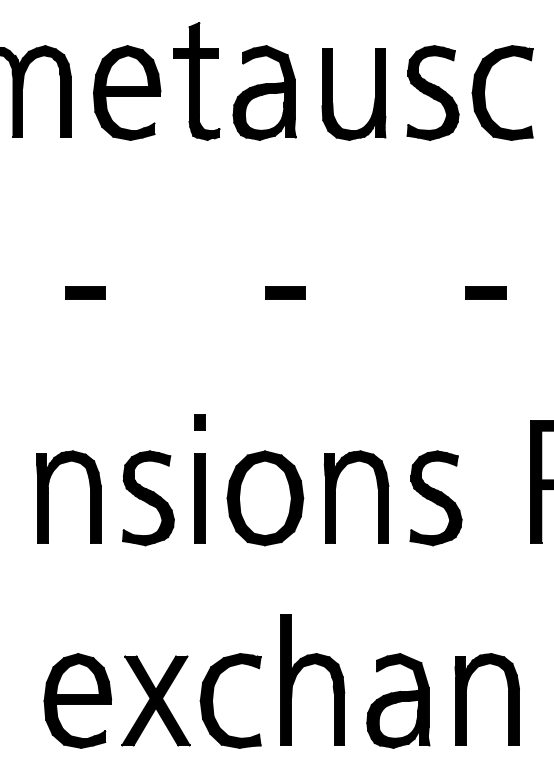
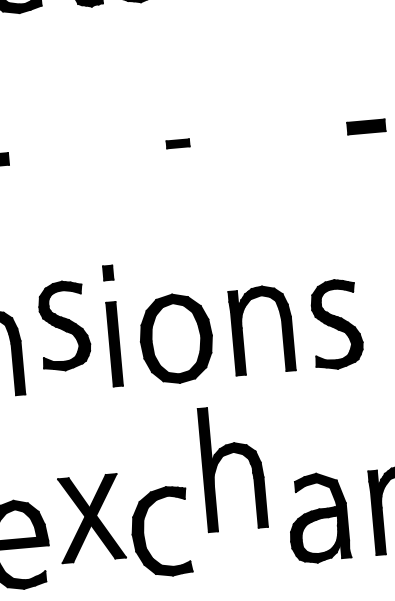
part: (285, 292) -> (178, 143), size x0.6
part: (148, 498) -> (64, 326), moved
part: (307, 666) -> (226, 455), moved
part: (155, 700) -> (90, 518), moved

